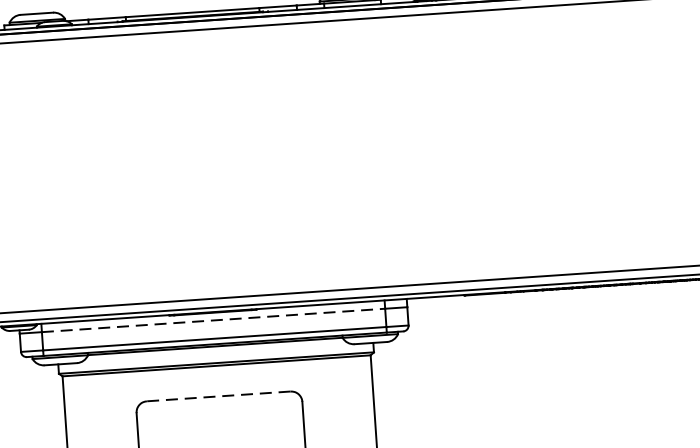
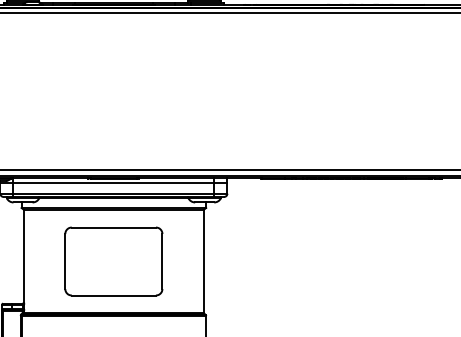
line: (212, 321) -> (113, 183), dashed -> solid
line: (218, 396) -> (113, 227), dashed -> solid

